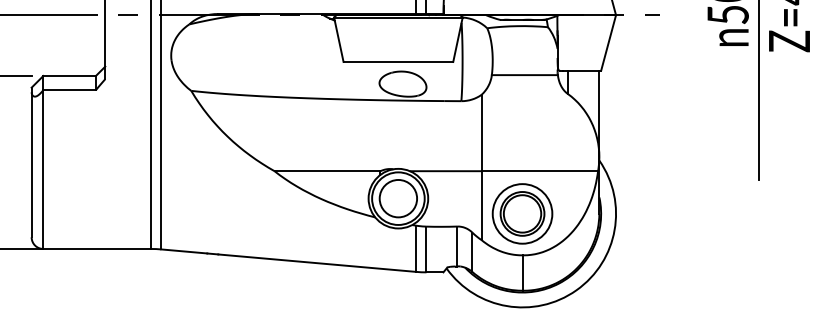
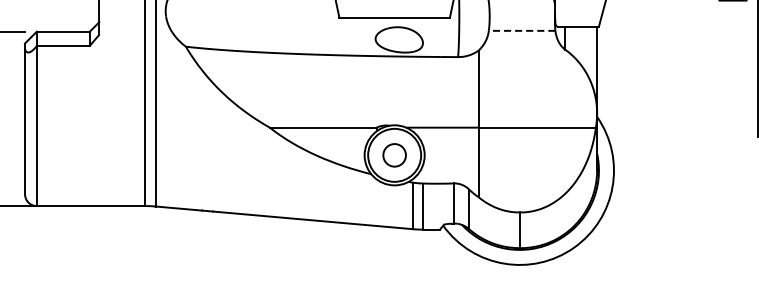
line: (524, 75) -> (521, 31), solid -> dashed
circle: (398, 198) -> (394, 155), size x0.6
part: (522, 213) -> (519, 170), removed

